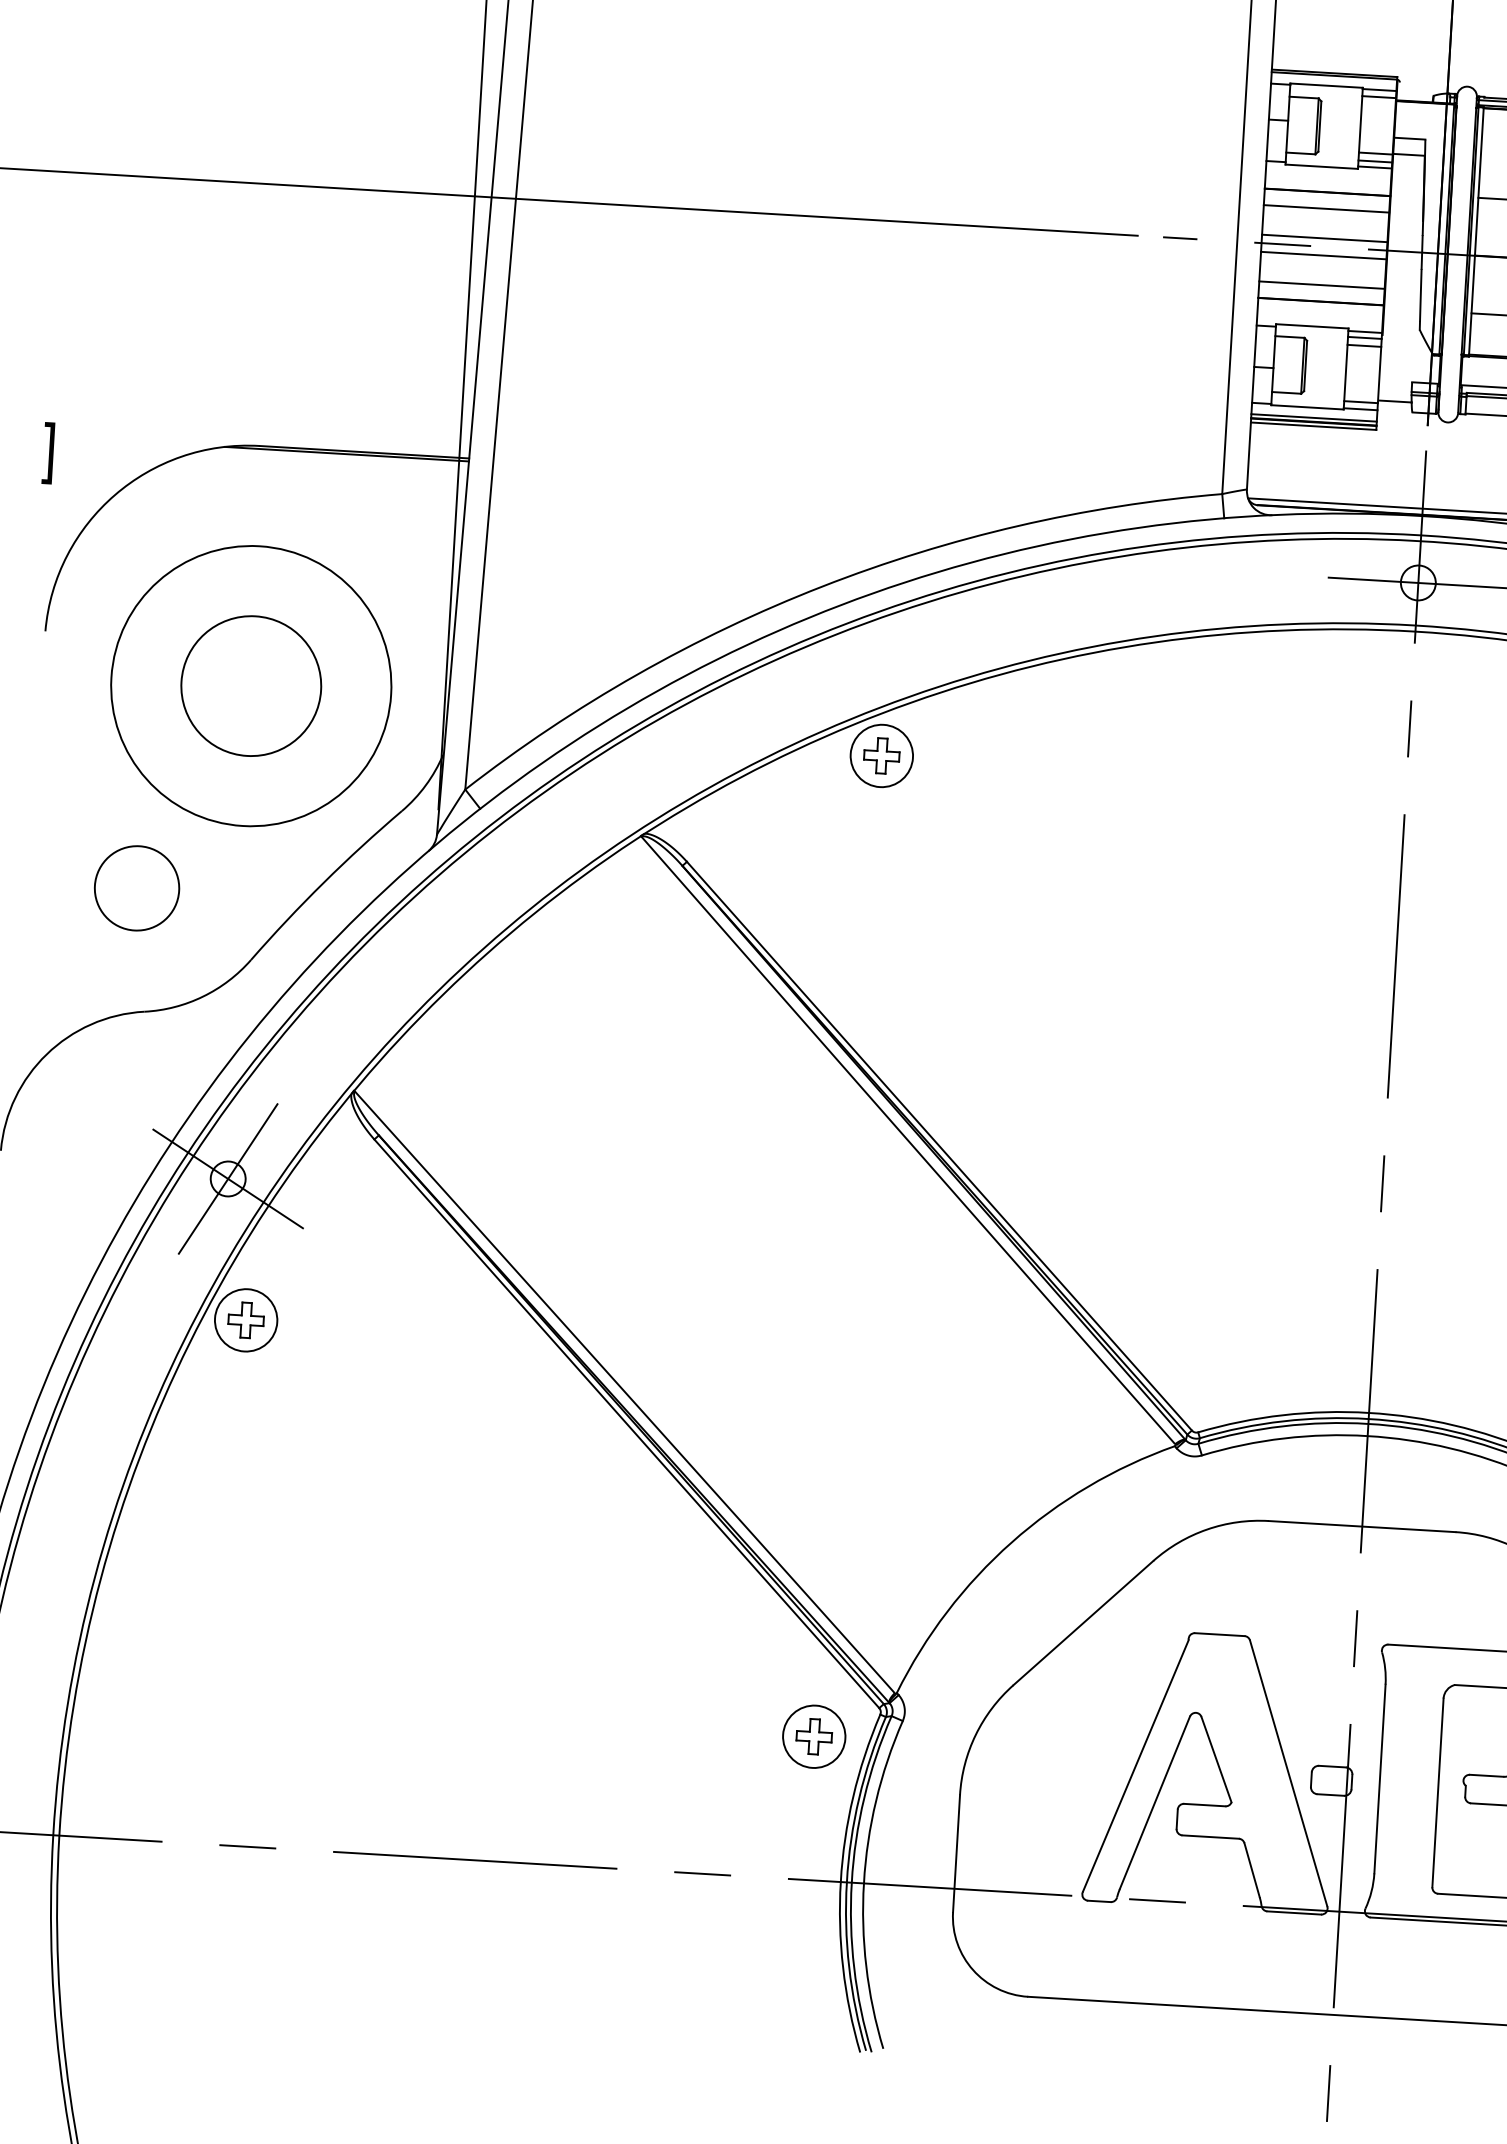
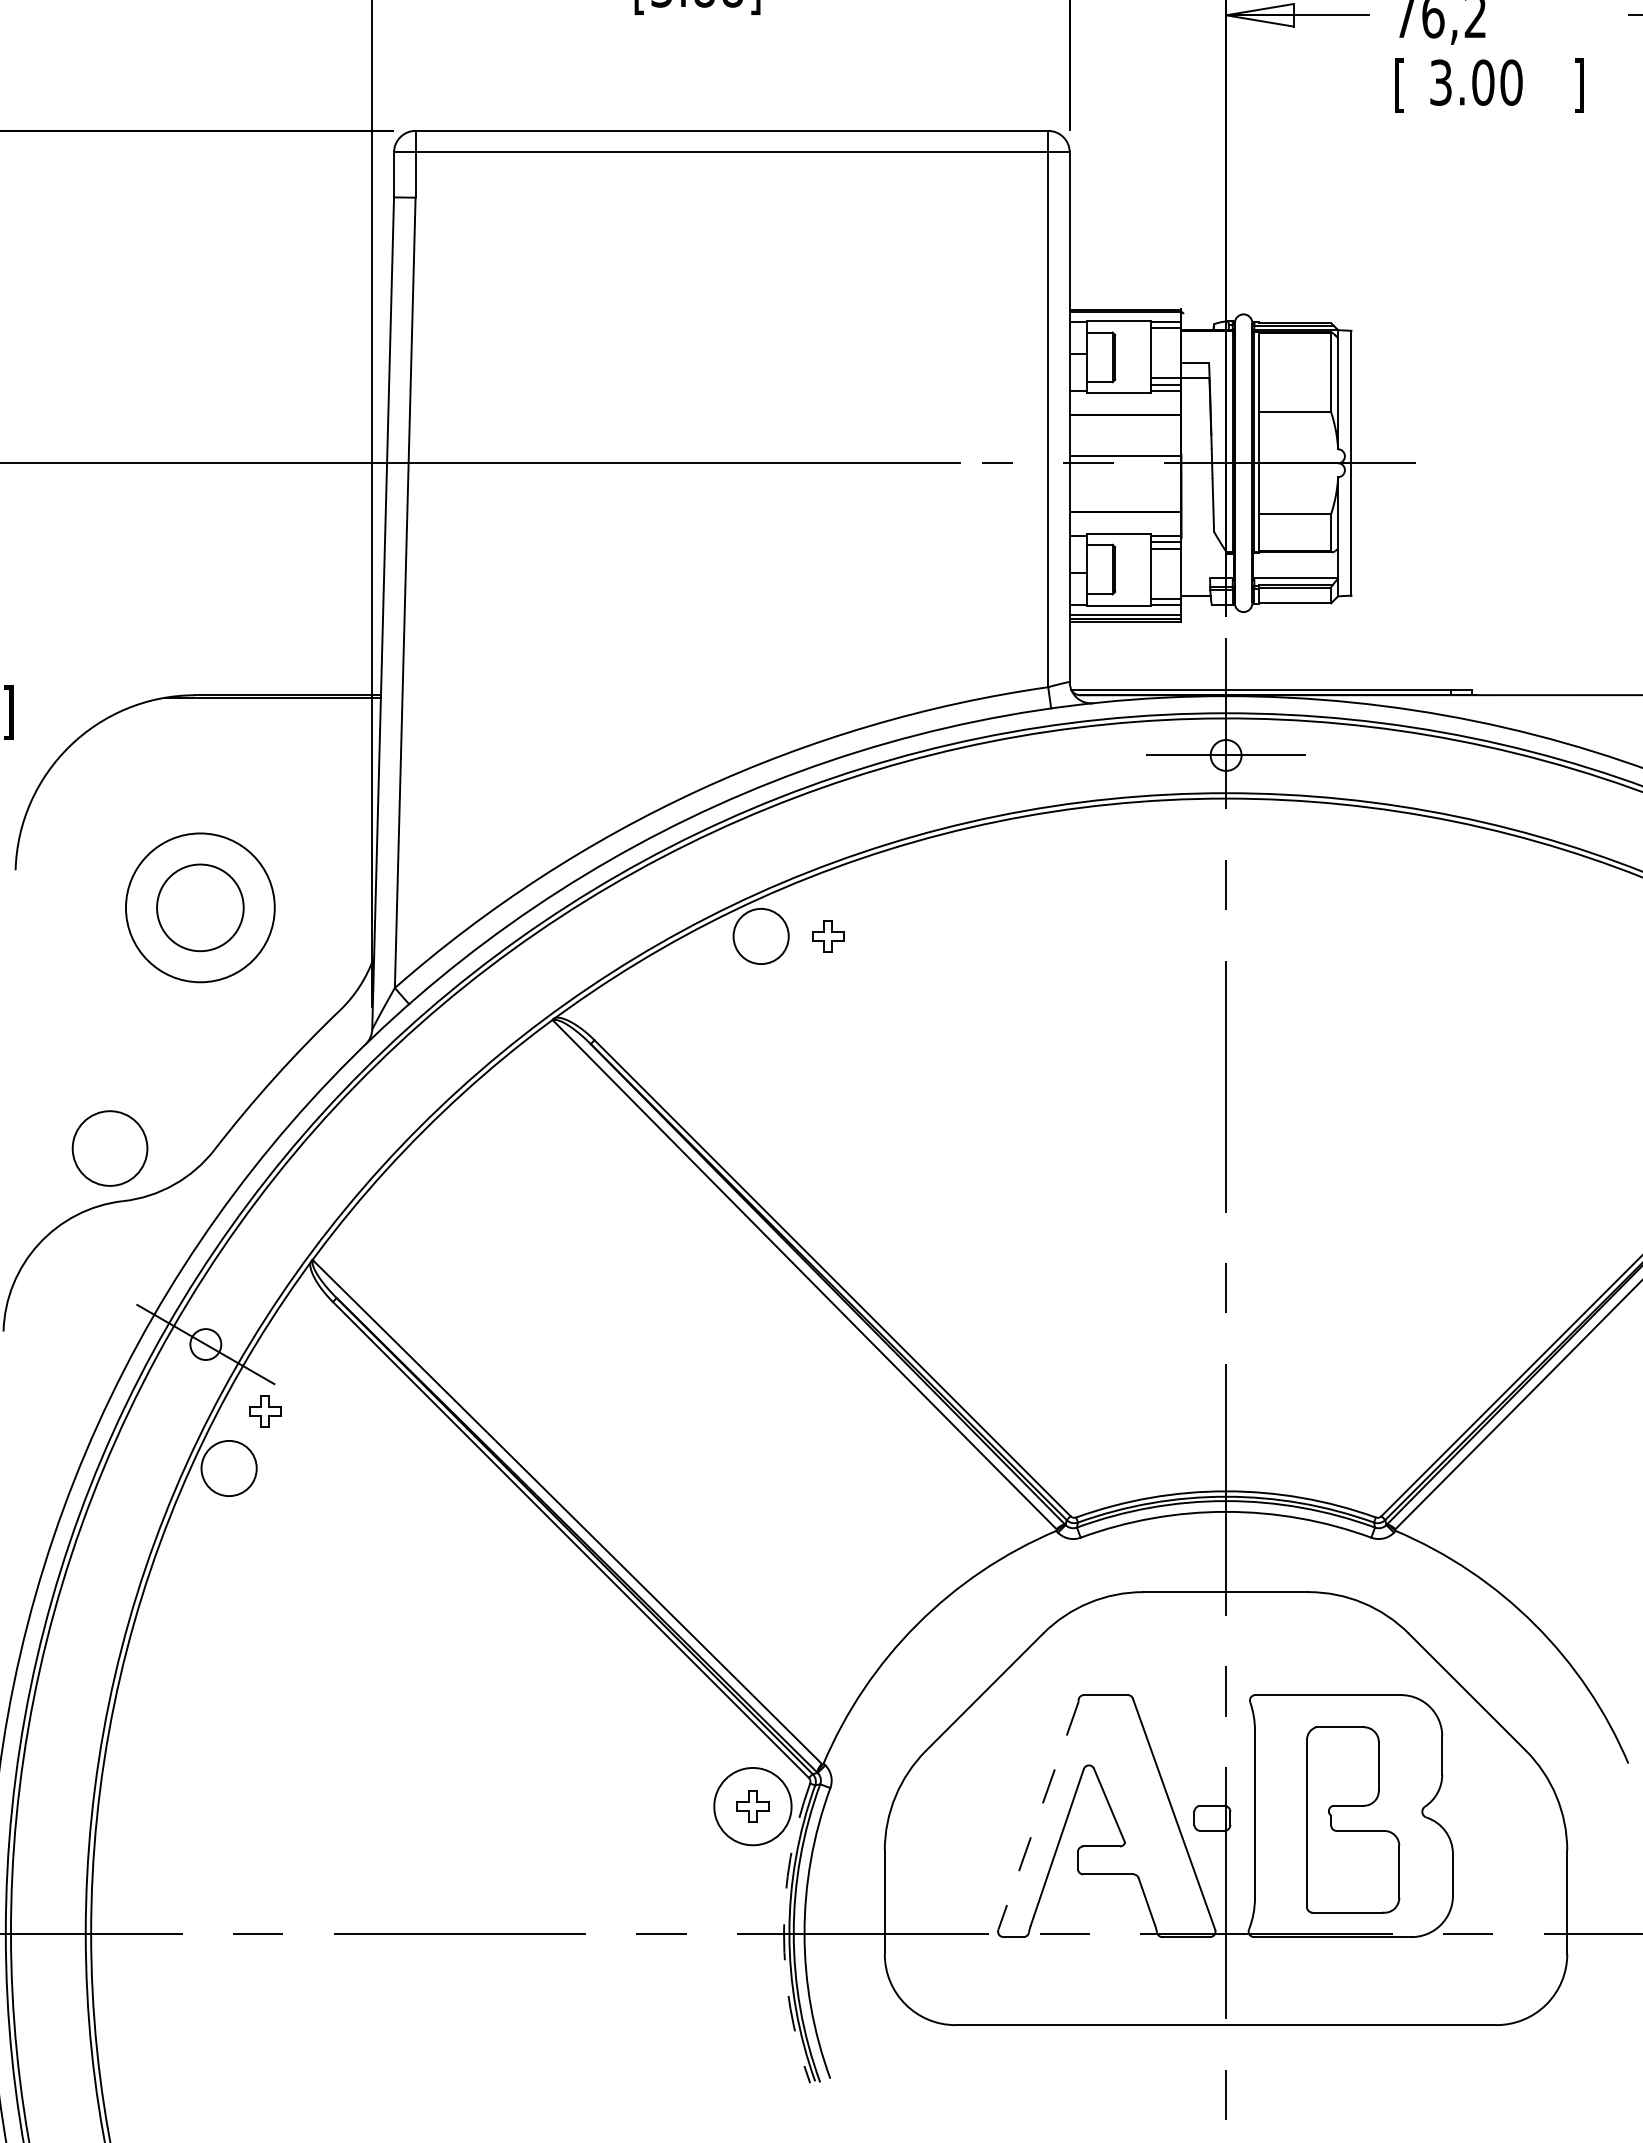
line: (1325, 208) -> (1124, 429), removed
line: (1322, 255) -> (1124, 471), removed
line: (1321, 285) -> (1124, 497), removed
circle: (251, 685) -> (200, 907), size x0.6
circle: (251, 685) -> (200, 907), size x0.7
part: (882, 756) -> (828, 936), moved
circle: (136, 888) -> (109, 1148), moved
line: (227, 1178) -> (205, 1344), removed
part: (246, 1320) -> (265, 1411), moved
circle: (813, 1736) -> (752, 1806), size x1.4
line: (1135, 1765) -> (1038, 1815), solid -> dashed
arc: (841, 1881) -> (784, 1933), solid -> dashed

